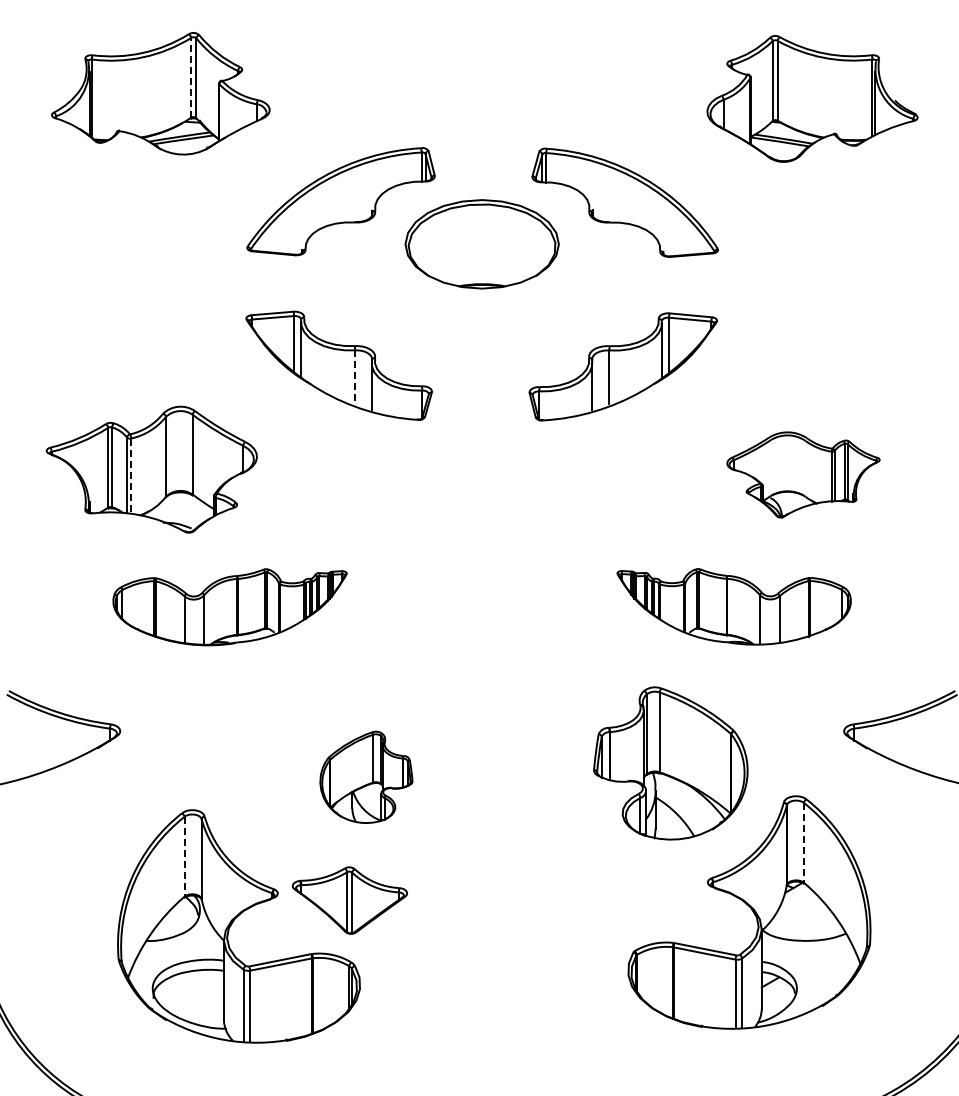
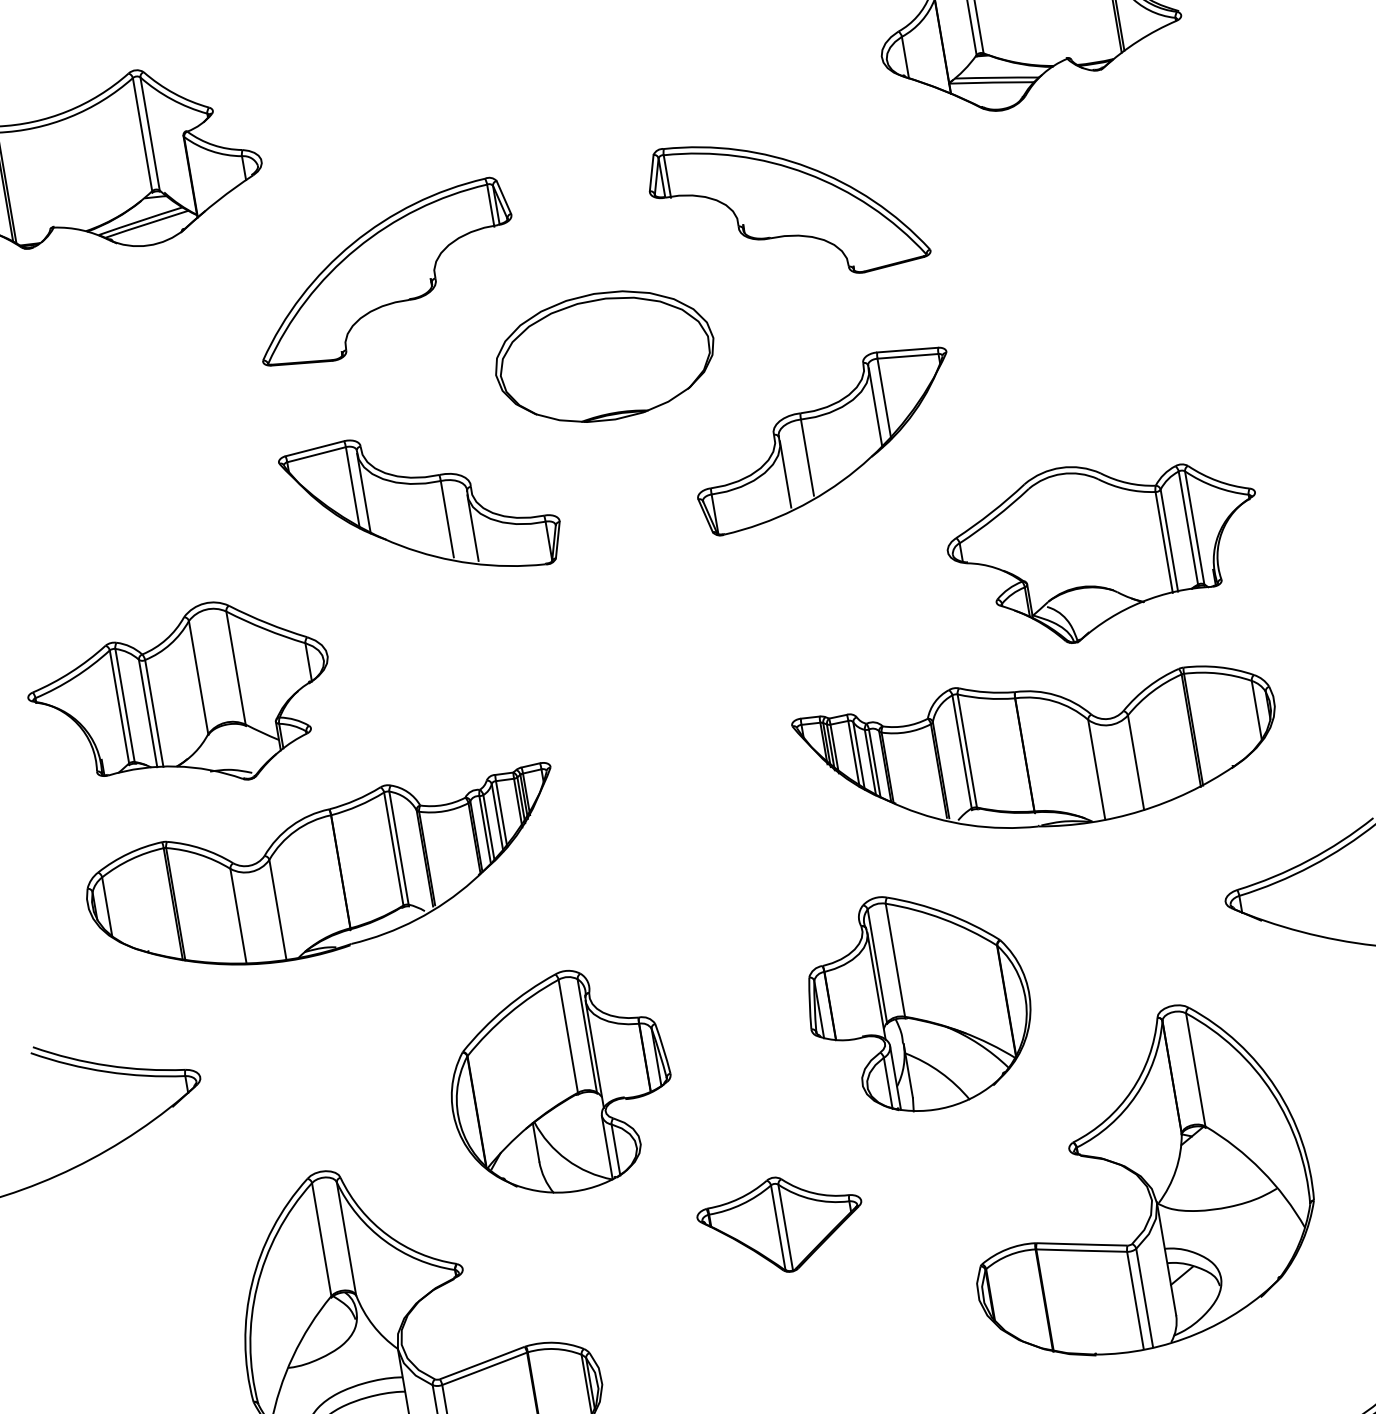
line: (191, 77) -> (142, 134), dashed -> solid
part: (481, 244) -> (603, 357), moved
line: (355, 377) -> (447, 519), dashed -> solid
part: (803, 474) -> (1105, 548), size x1.43
line: (131, 476) -> (154, 713), dashed -> solid
part: (733, 606) -> (1038, 752), size x1.43
part: (229, 607) -> (325, 875), size x1.43
part: (670, 763) -> (918, 1001), moved
part: (366, 777) -> (560, 1083), size x1.67
line: (803, 842) -> (1195, 1069), dashed -> solid
line: (184, 856) -> (321, 1239), dashed -> solid
part: (349, 900) -> (781, 1224), moved

